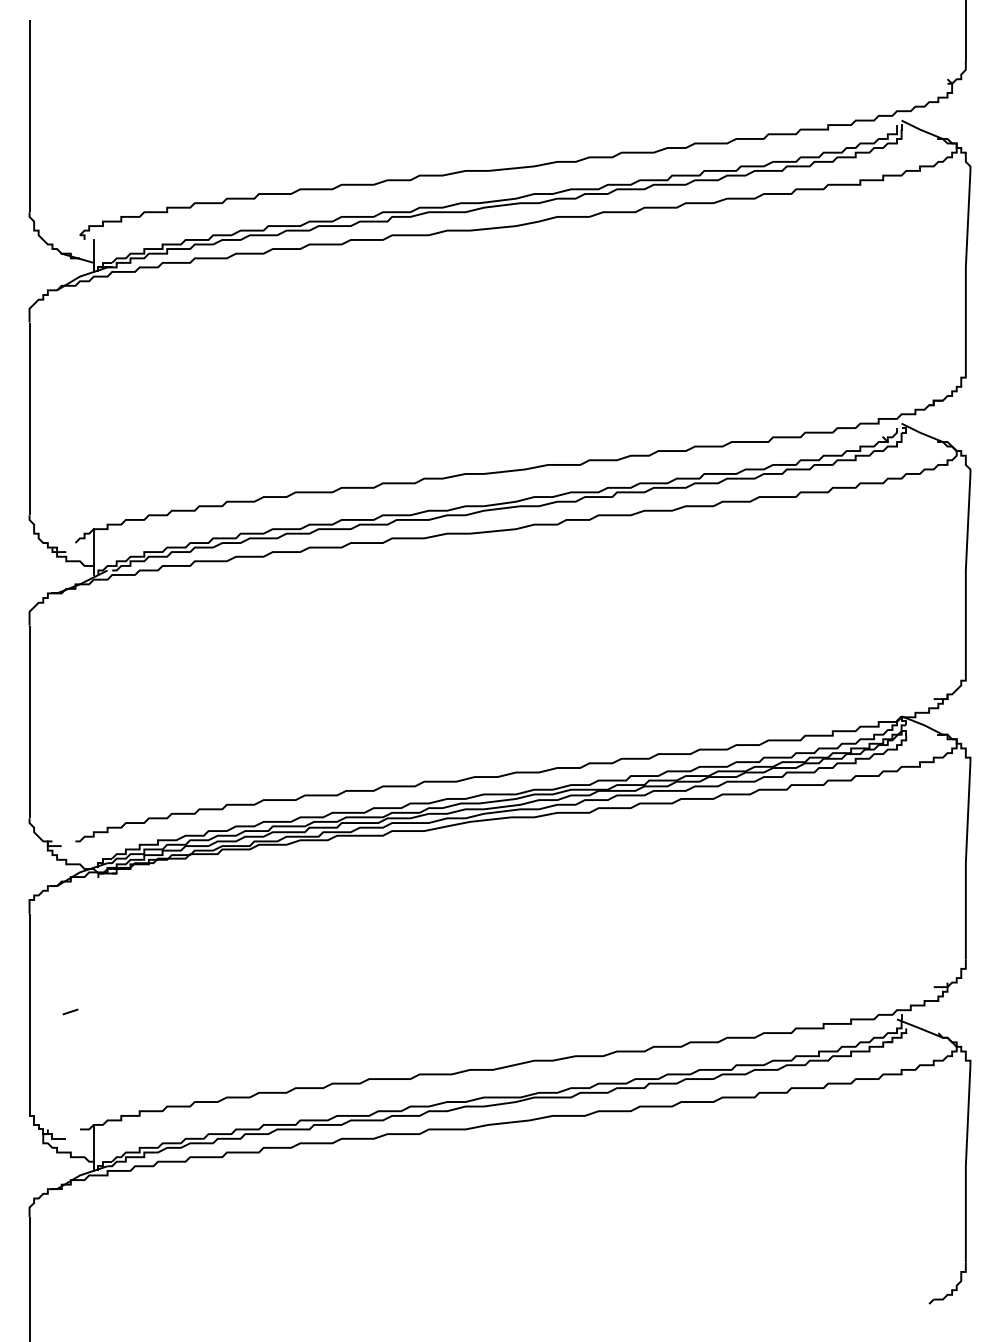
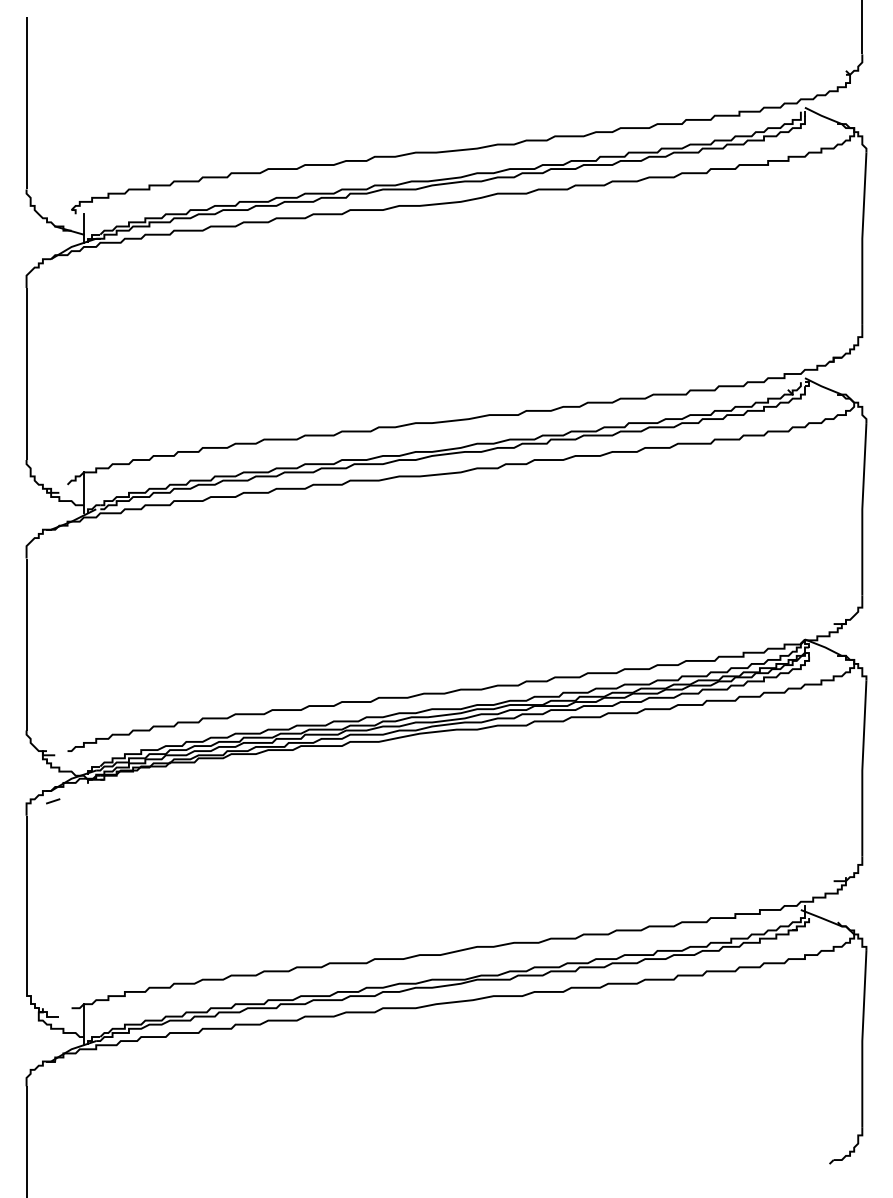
line: (70, 1012) -> (53, 801), moved

